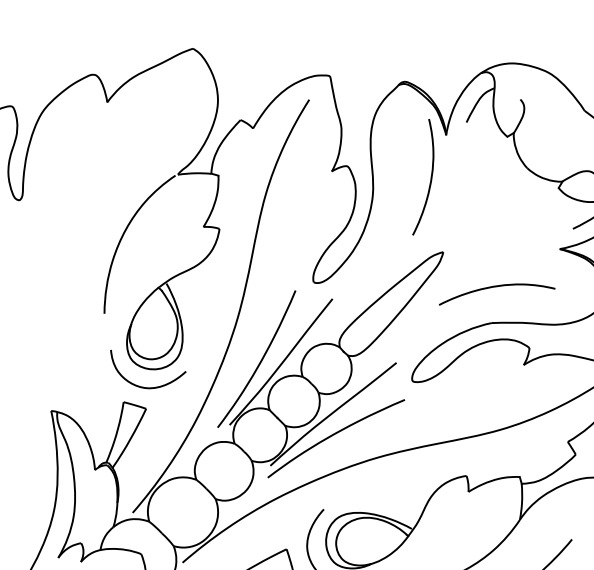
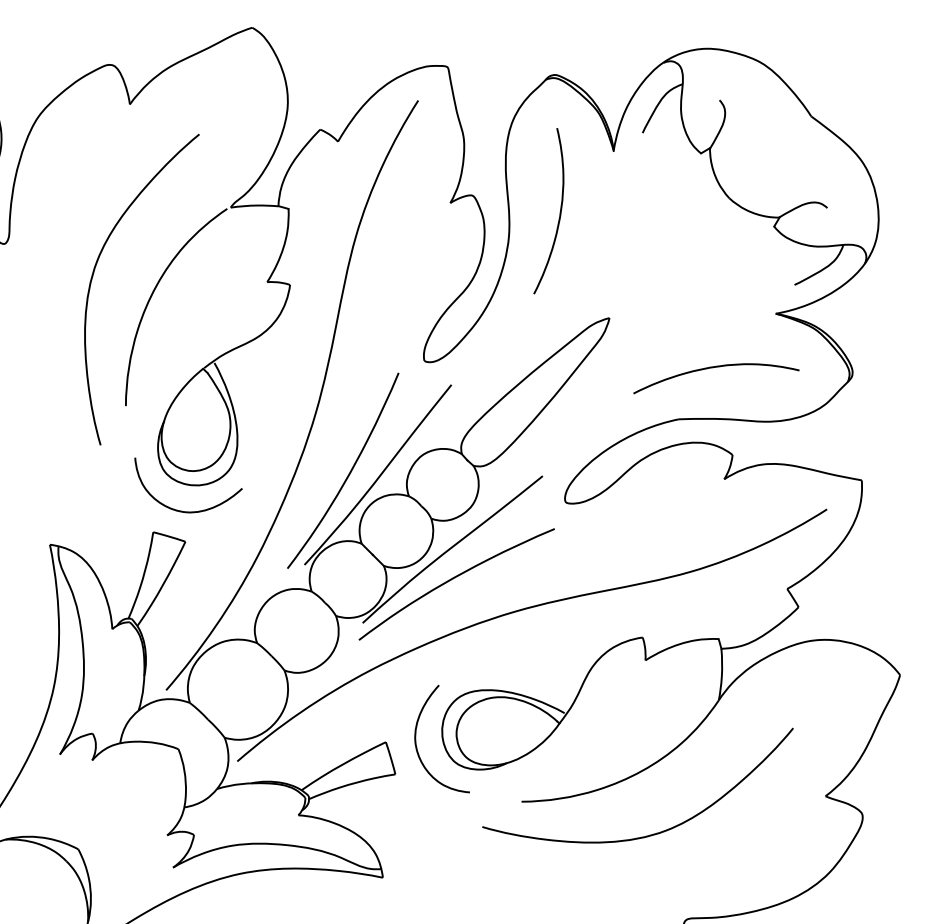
curve: (430, 178) -> (559, 212), moved
curve: (82, 220) -> (94, 273), added
curve: (495, 287) -> (713, 368), moved

